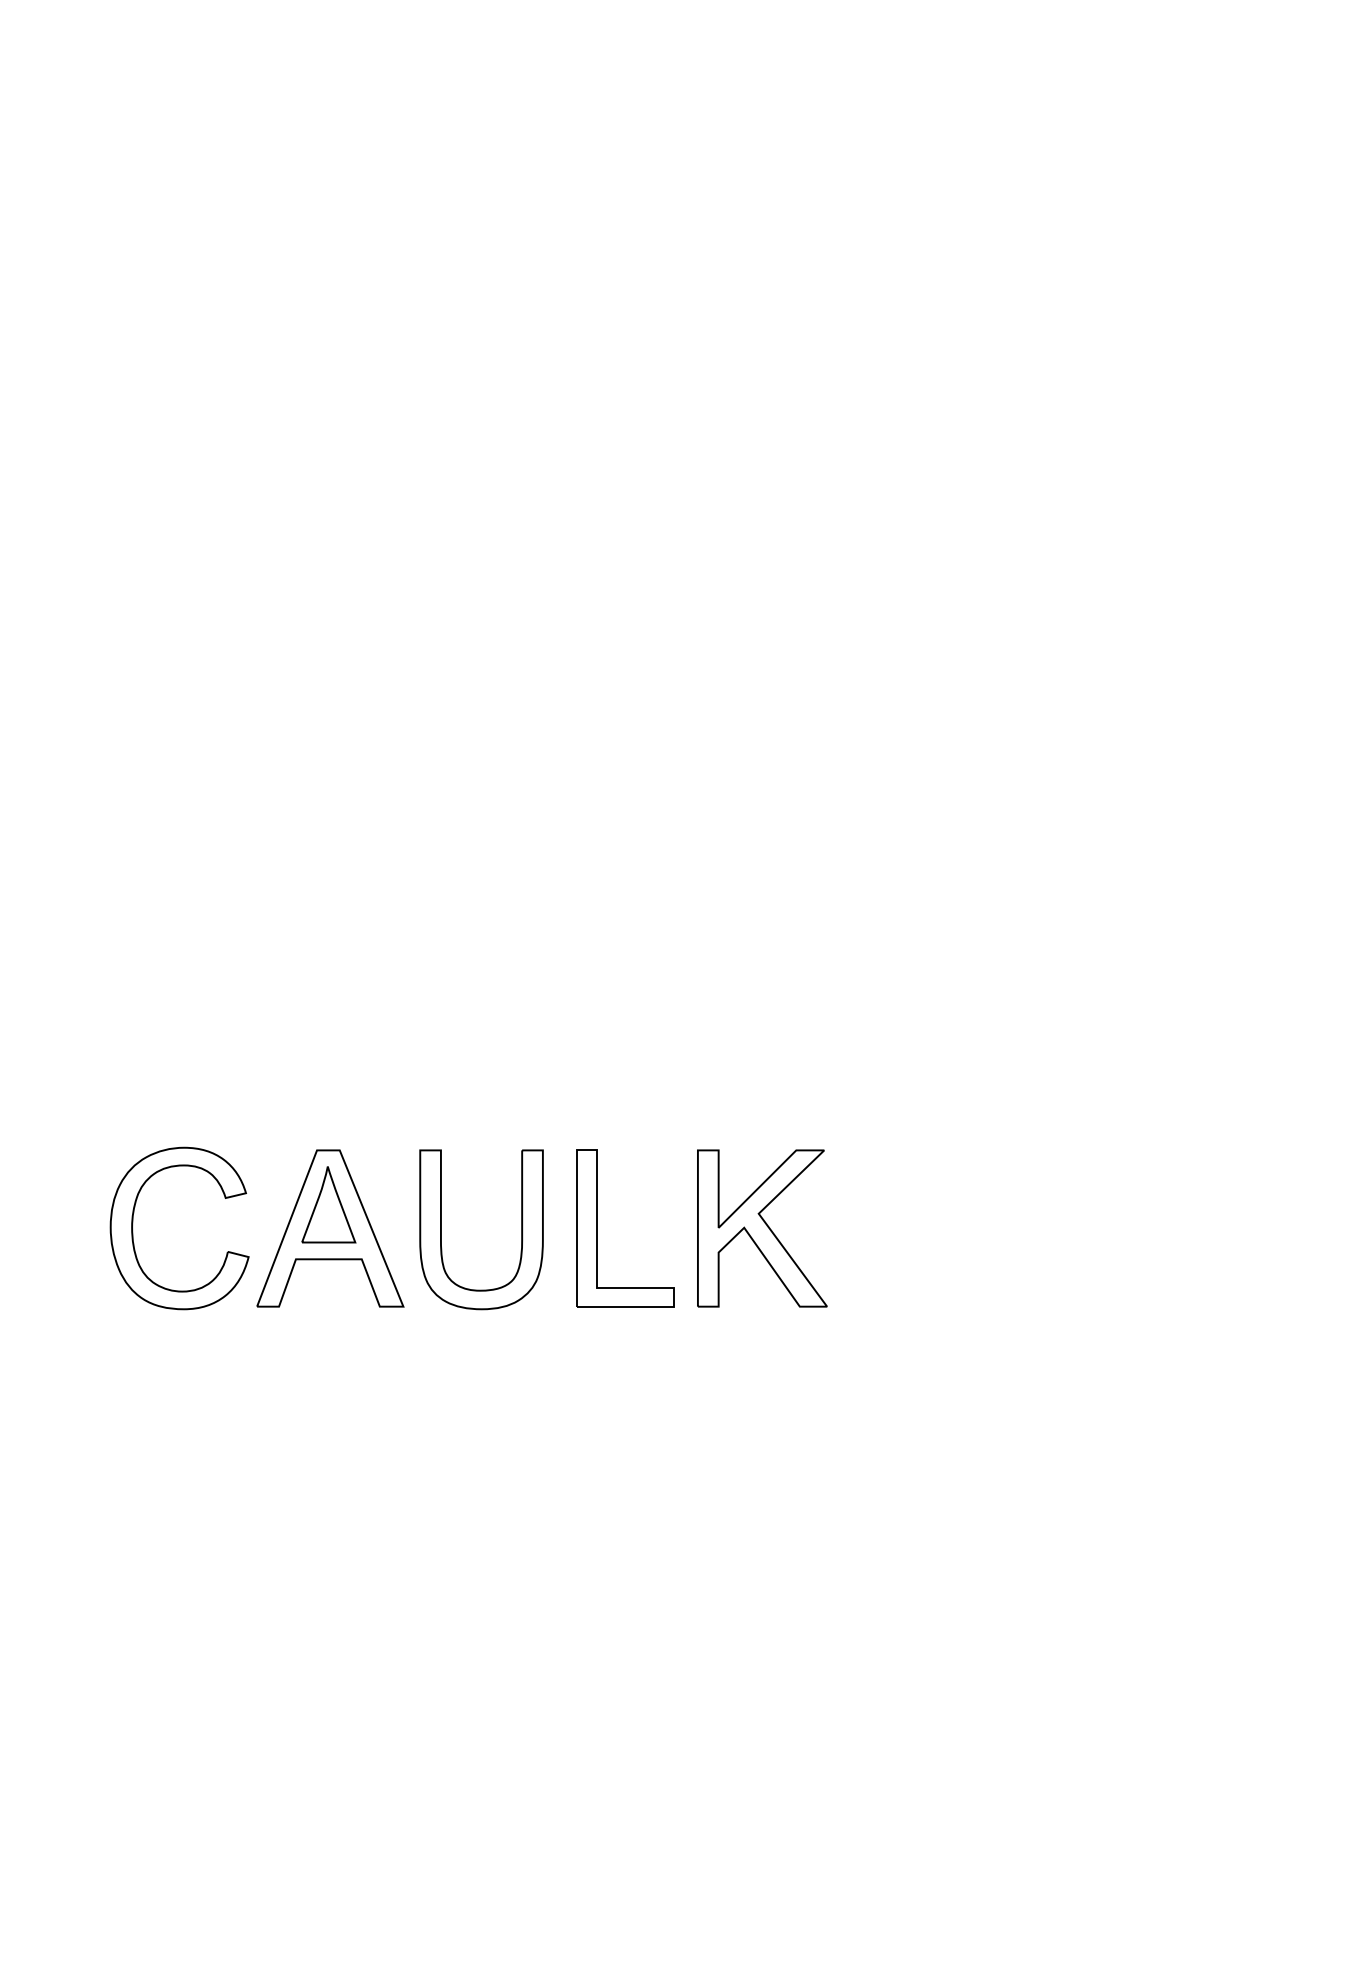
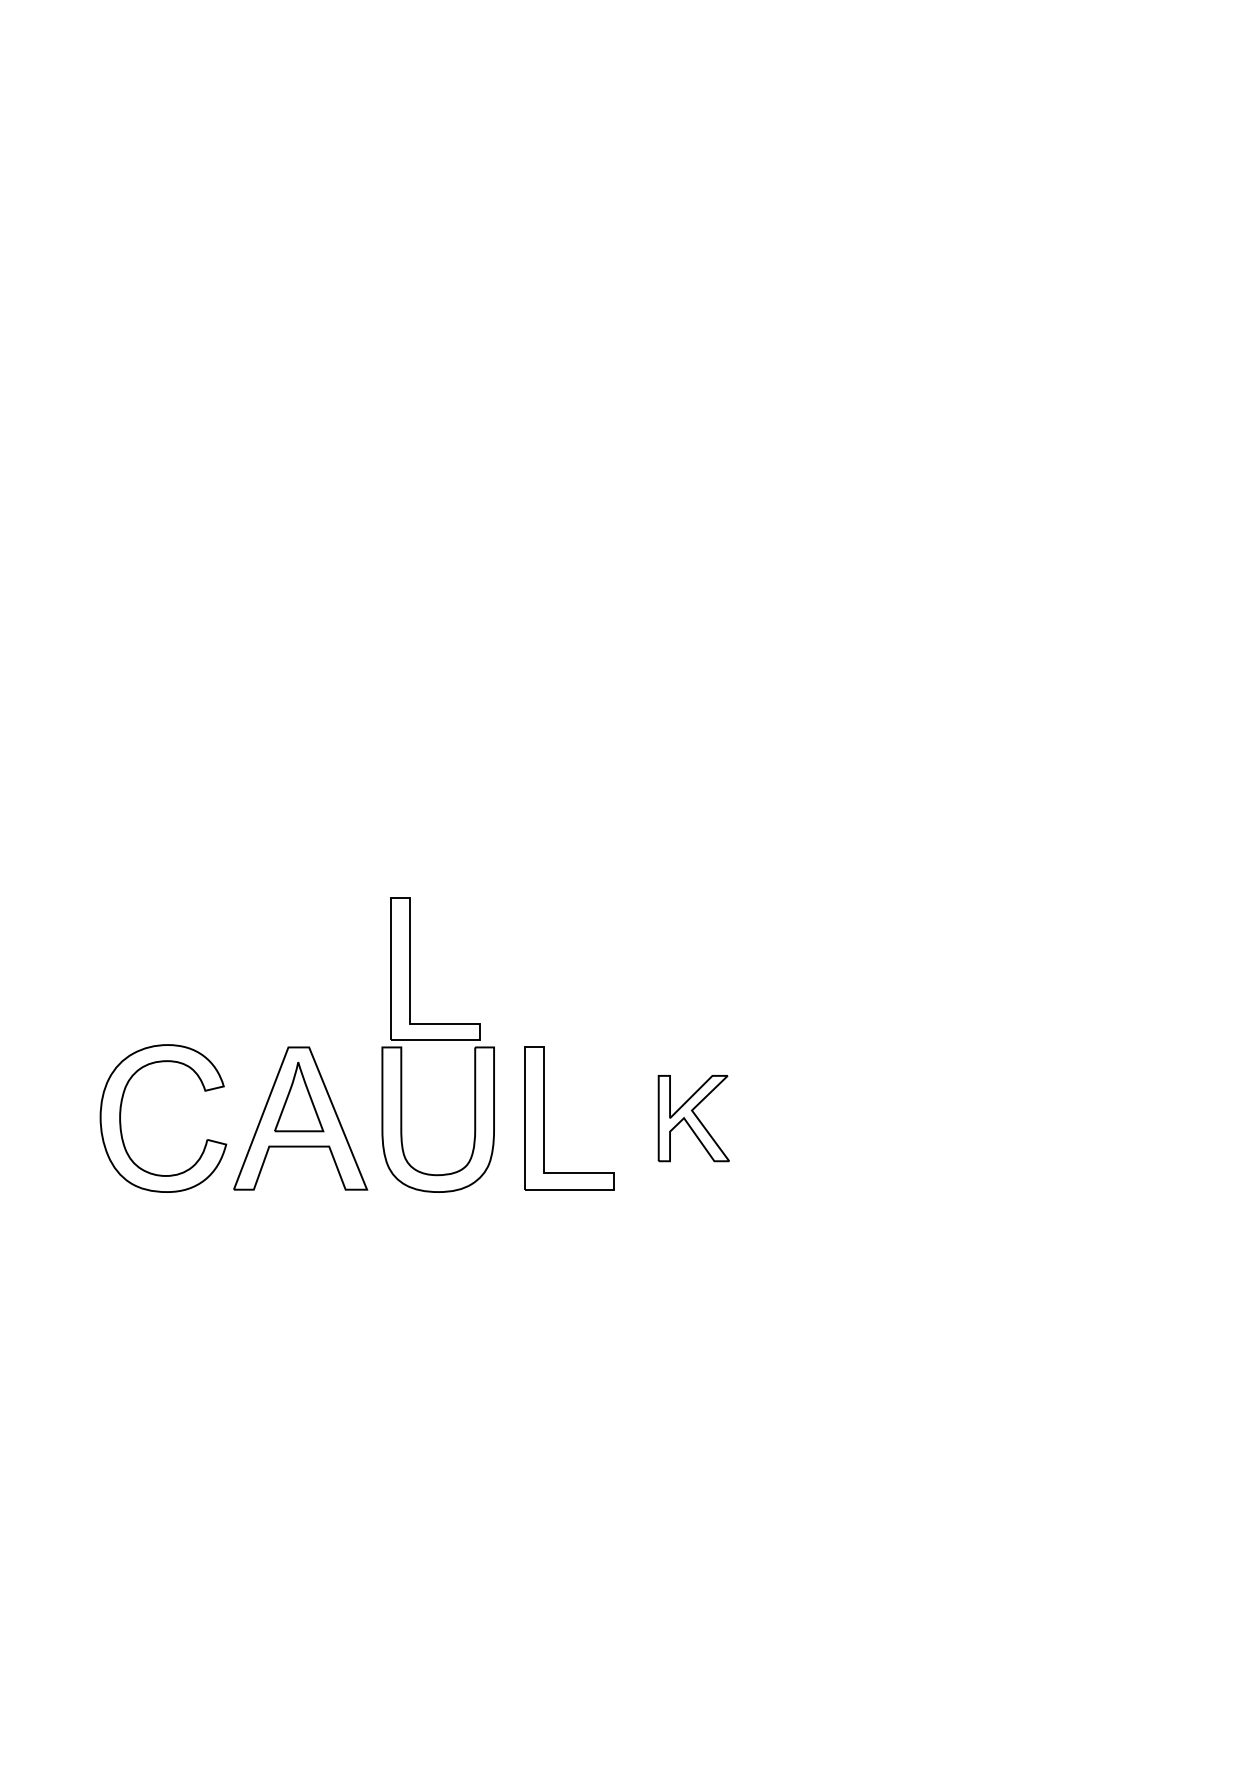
part: (450, 1064) -> (409, 969), added
part: (762, 1228) -> (694, 1118), size x0.6

